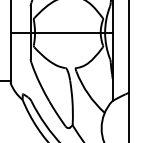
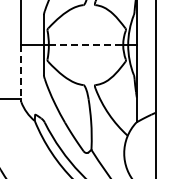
line: (68, 33) -> (86, 45), solid -> dashed
line: (10, 57) -> (21, 73), solid -> dashed

